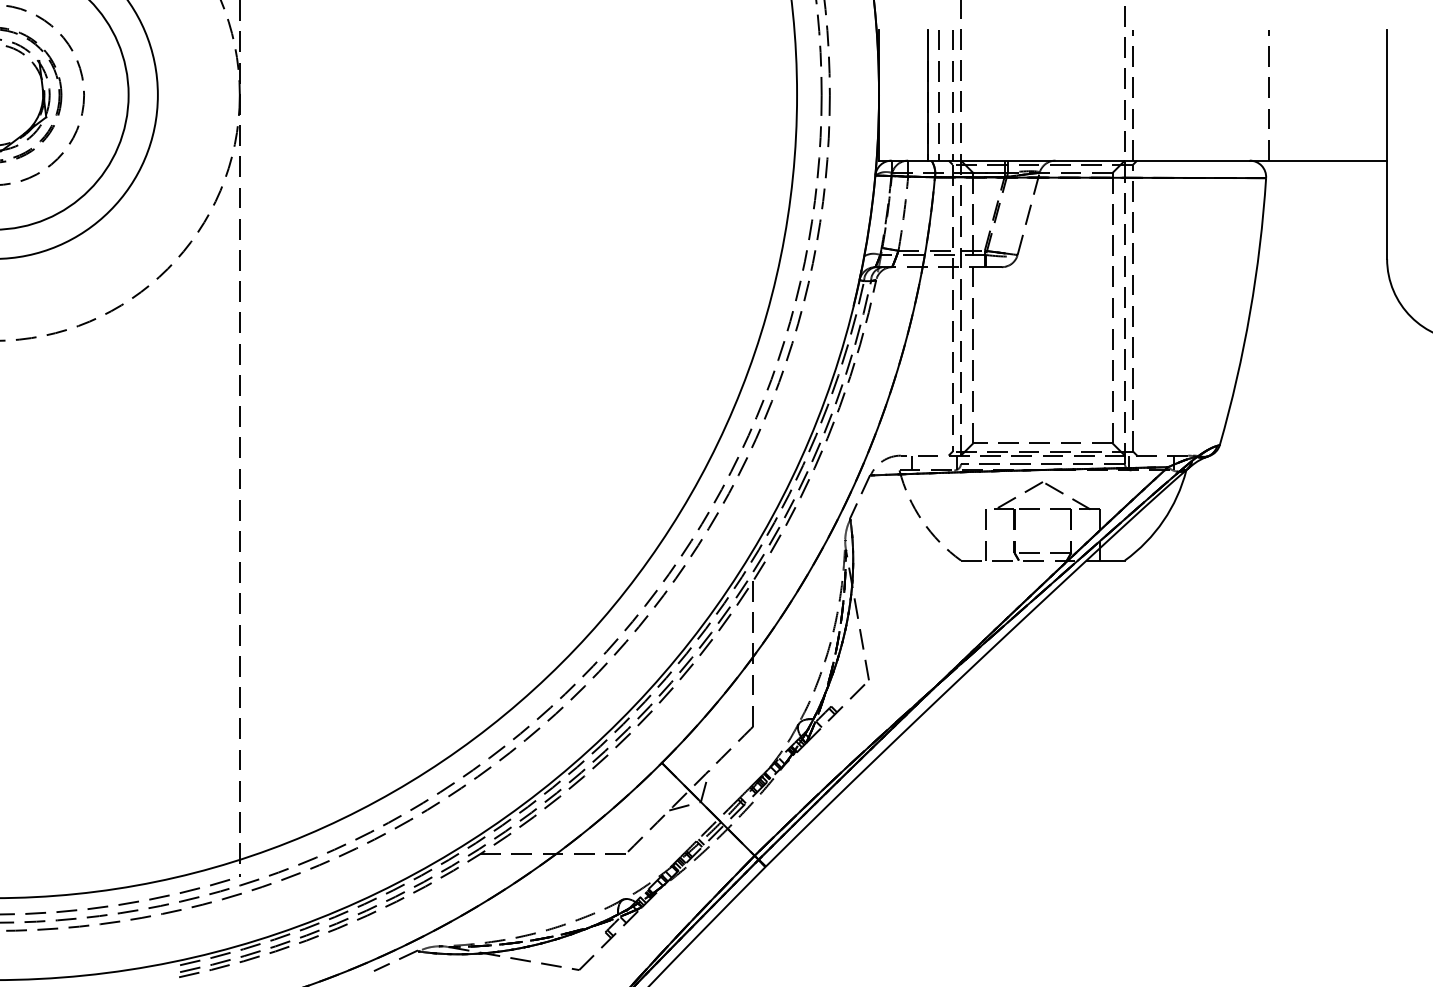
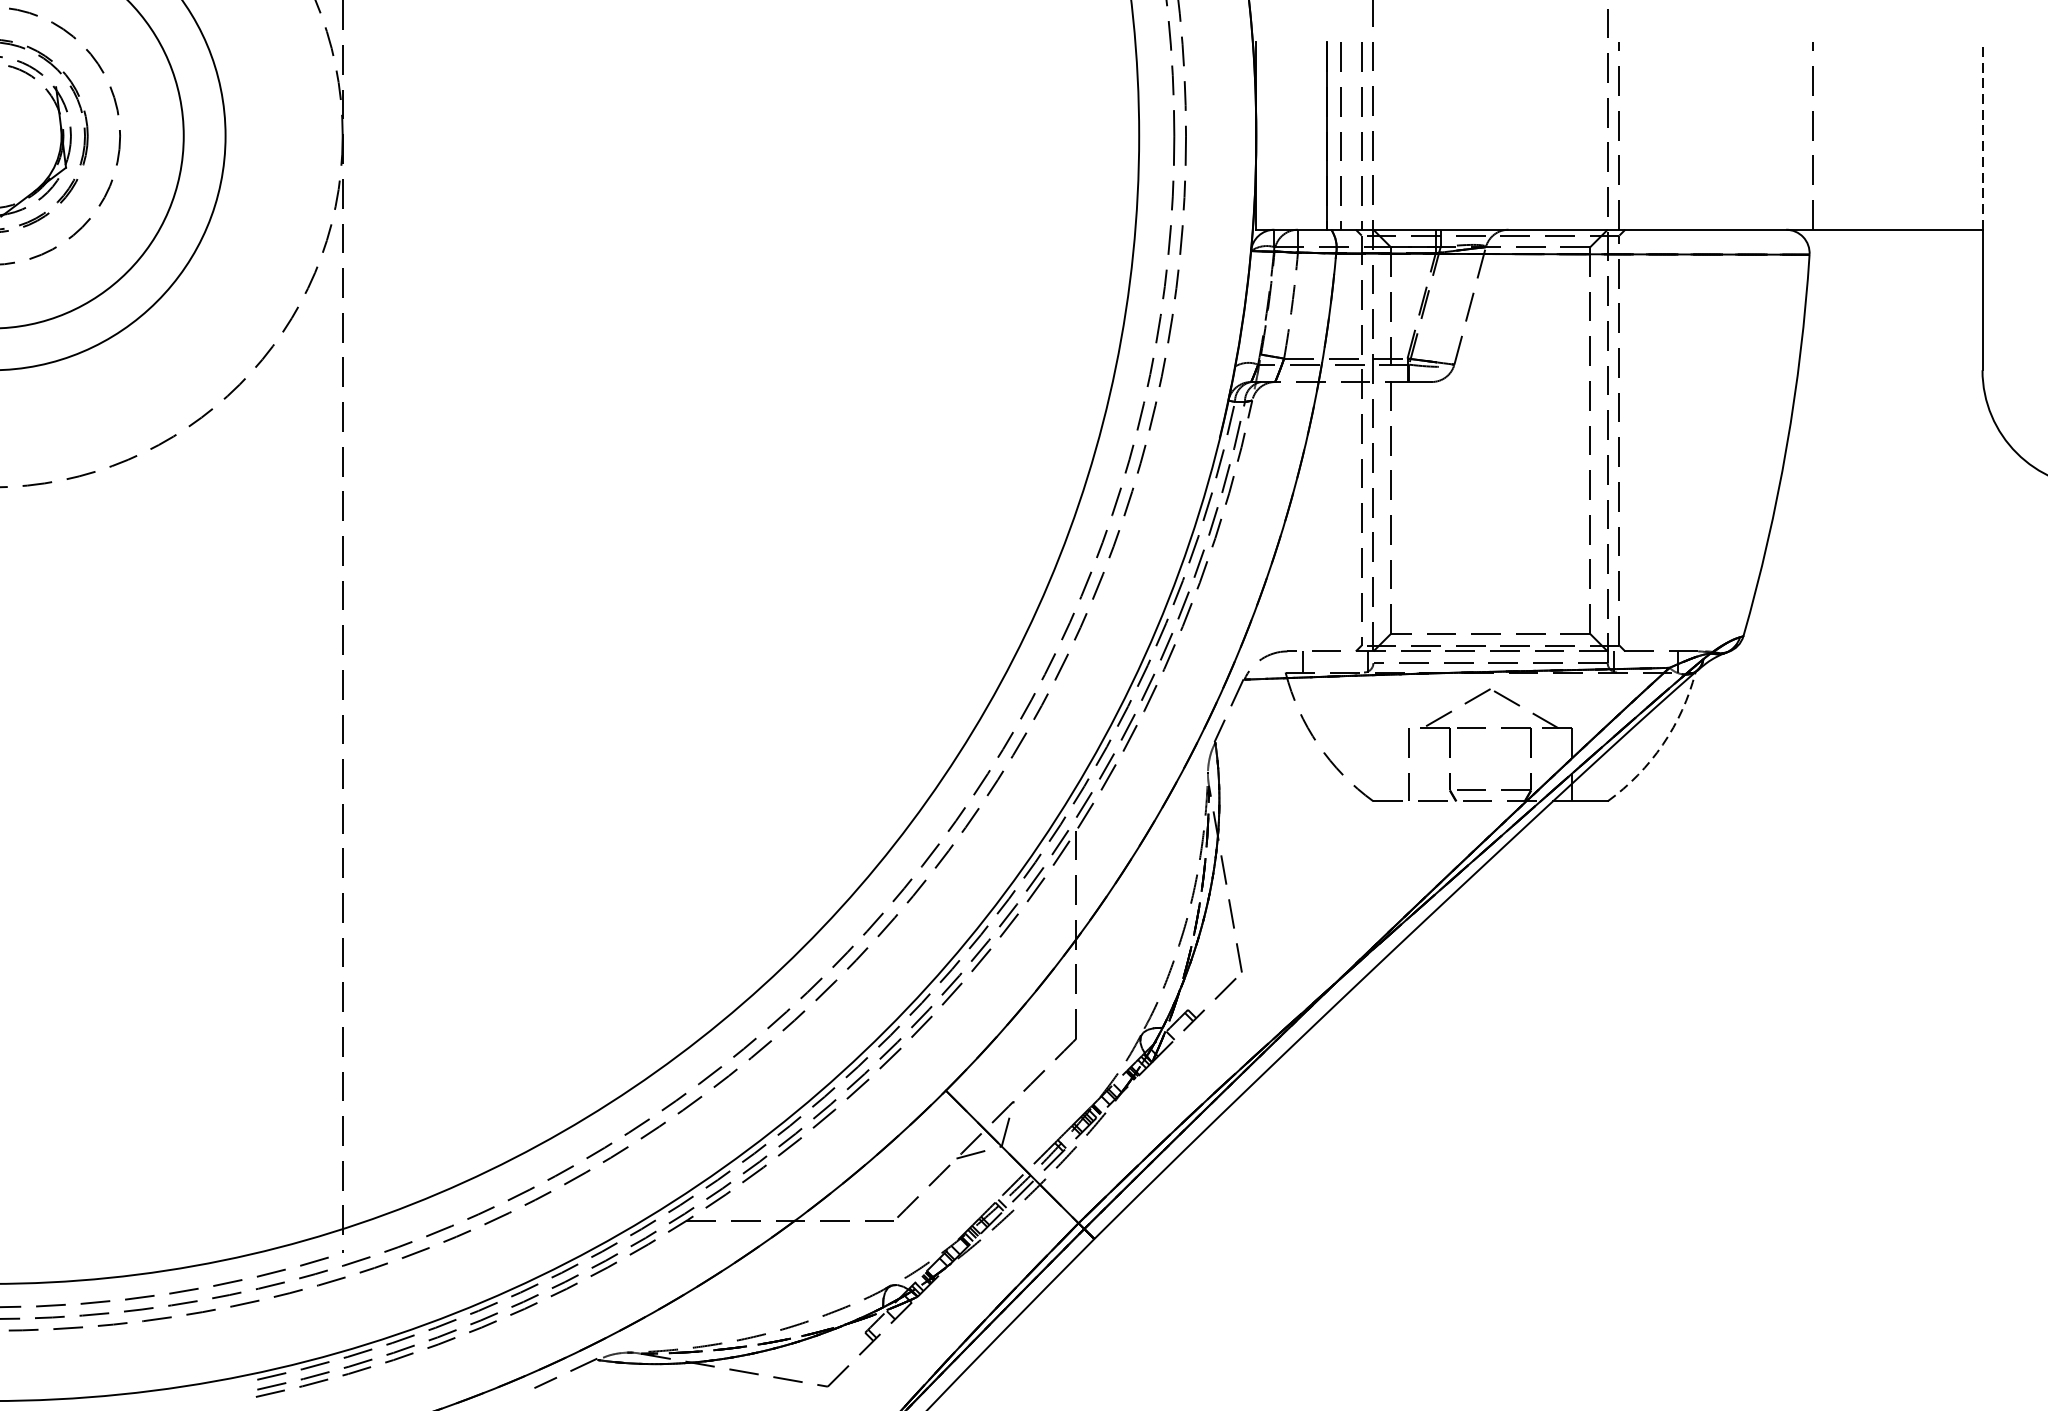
line: (1387, 95) -> (1983, 136), solid -> dashed
arc: (1163, 520) -> (1662, 744), solid -> dashed

